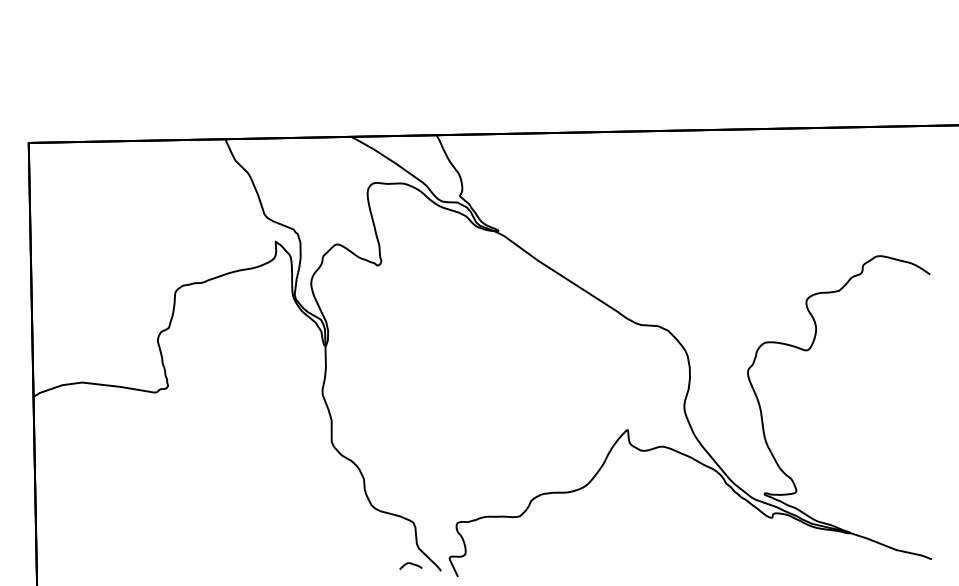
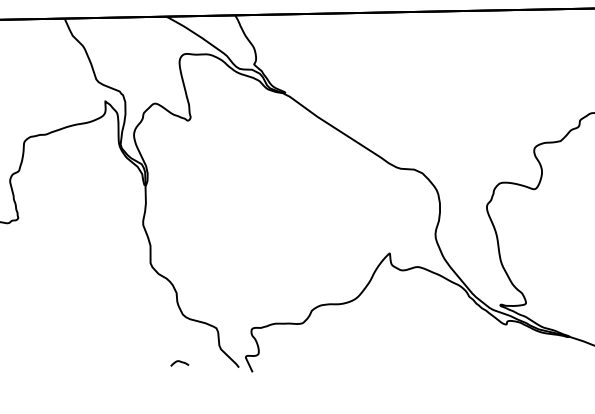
curve: (410, 564) -> (179, 362), moved

